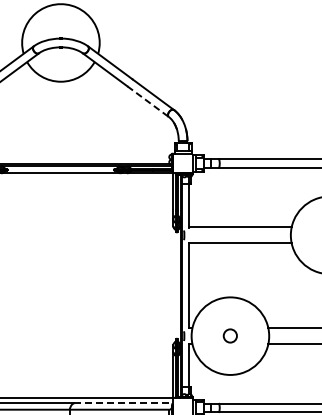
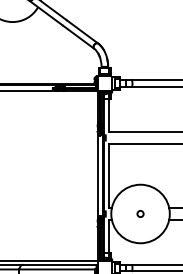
line: (148, 101) -> (78, 36), dashed -> solid
line: (173, 285) -> (97, 175), added
part: (230, 336) -> (140, 214), size x0.62
line: (123, 403) -> (59, 264), dashed -> solid

